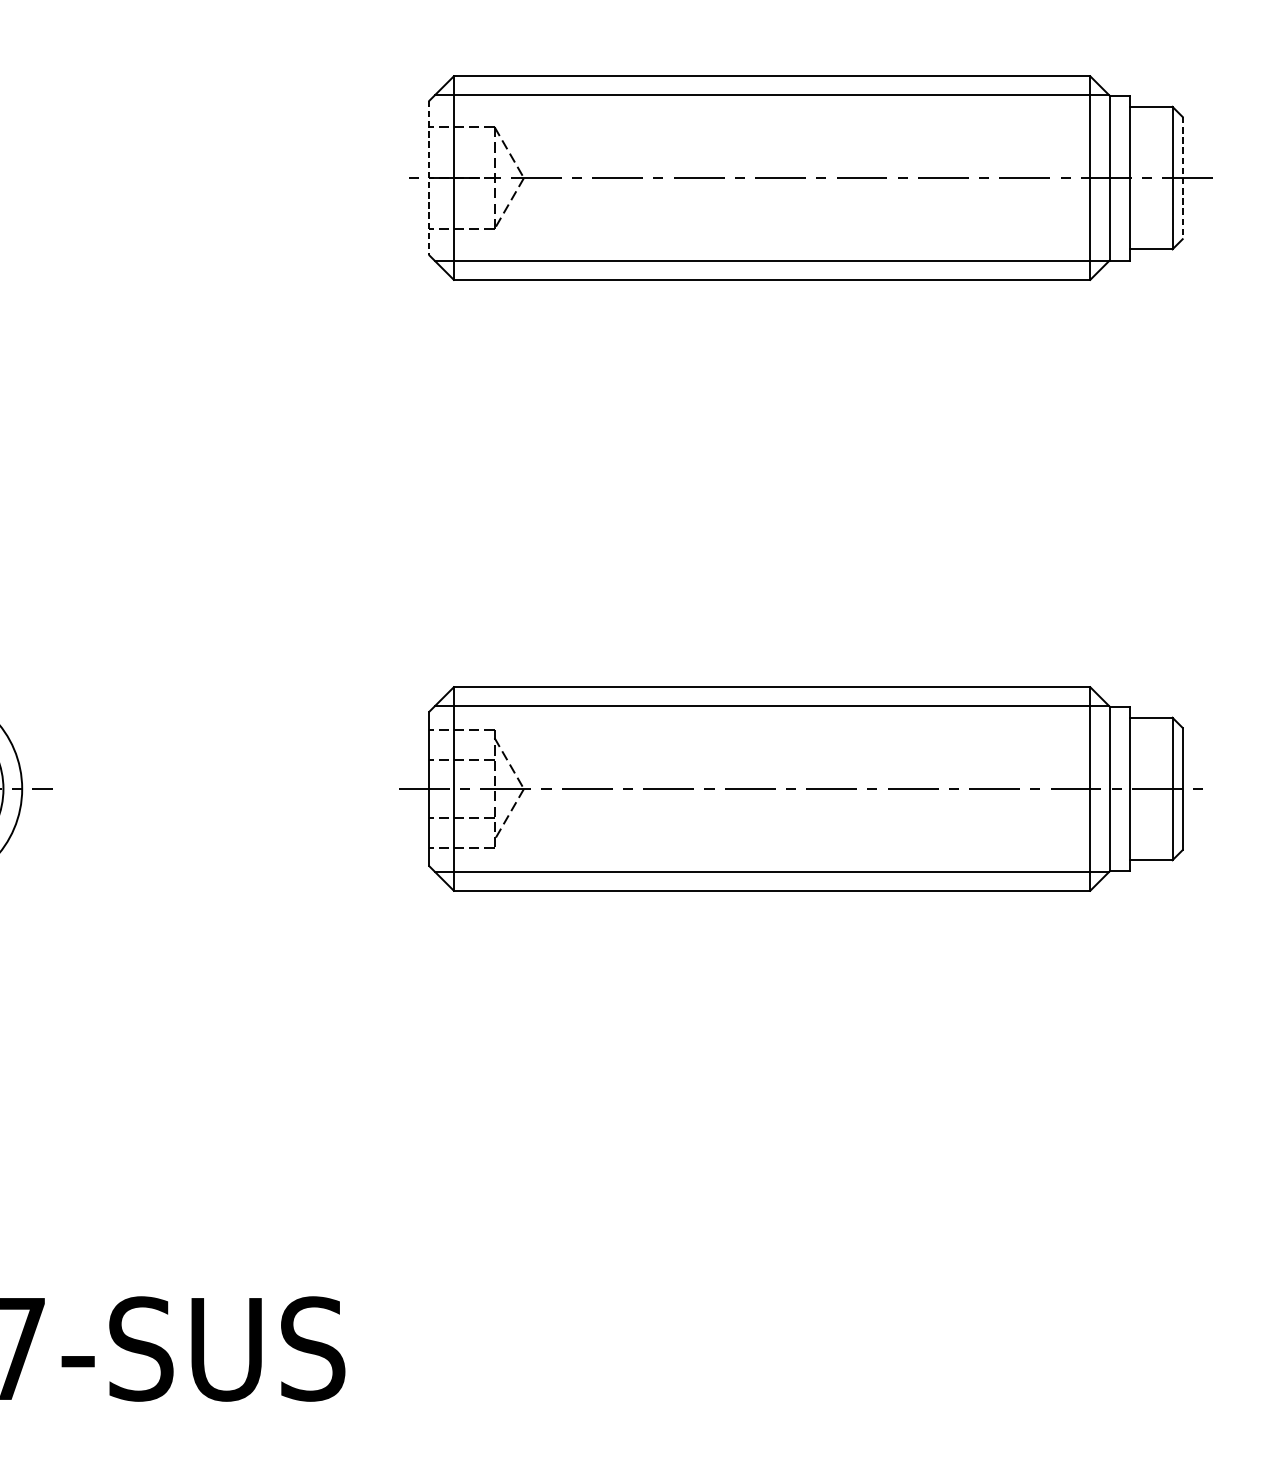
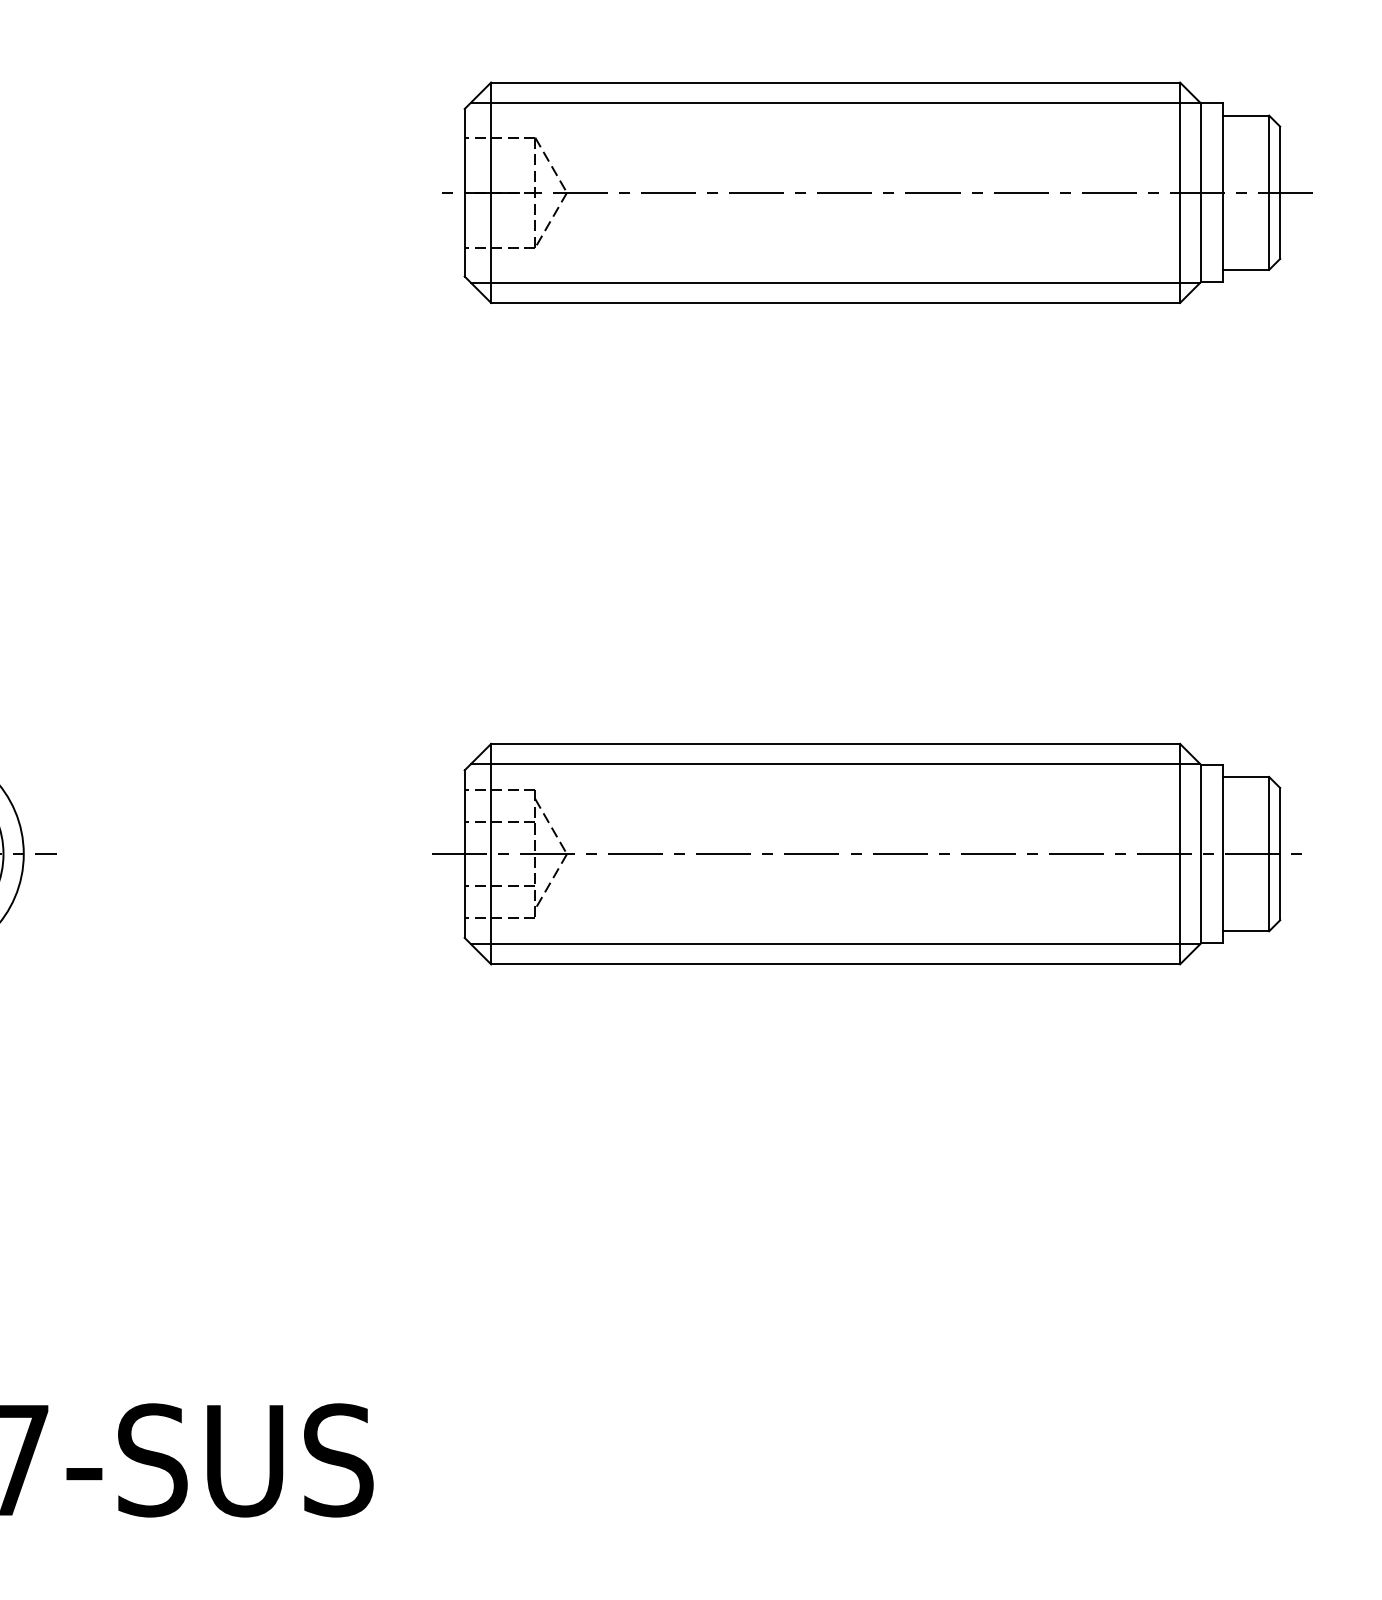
line: (429, 177) -> (464, 192), dashed -> solid
line: (1183, 178) -> (1280, 193), dashed -> solid

